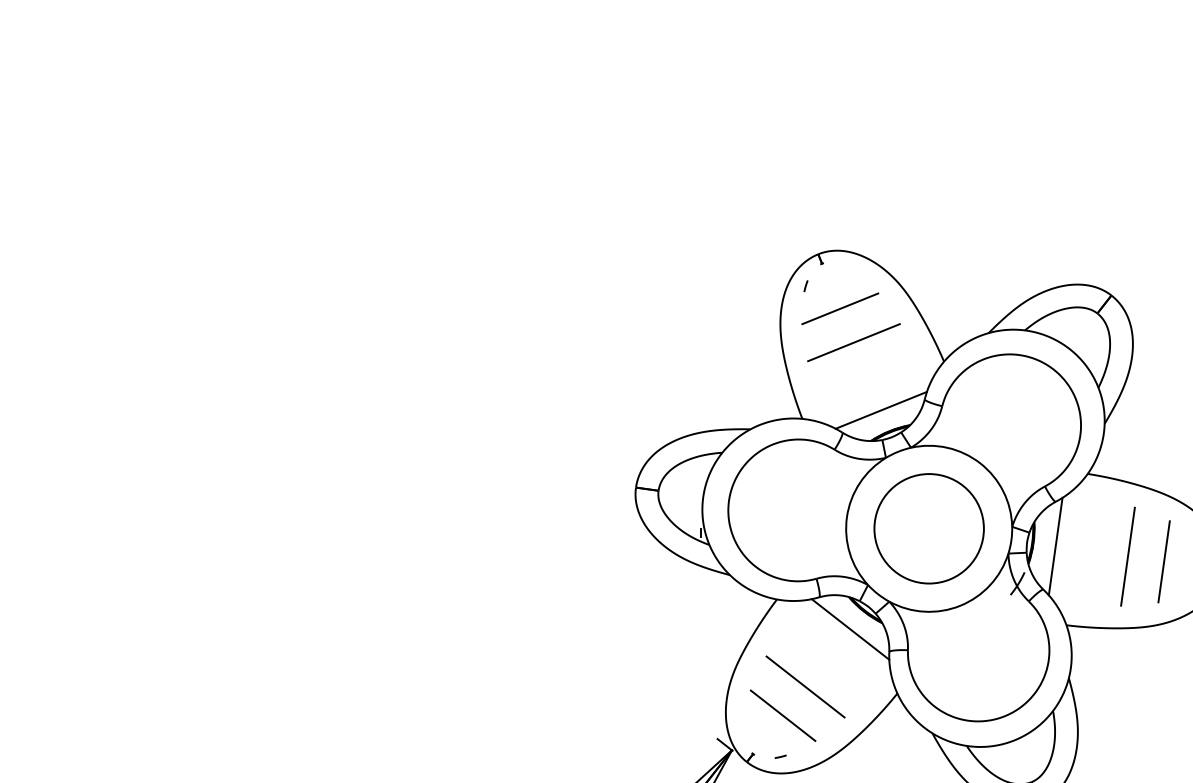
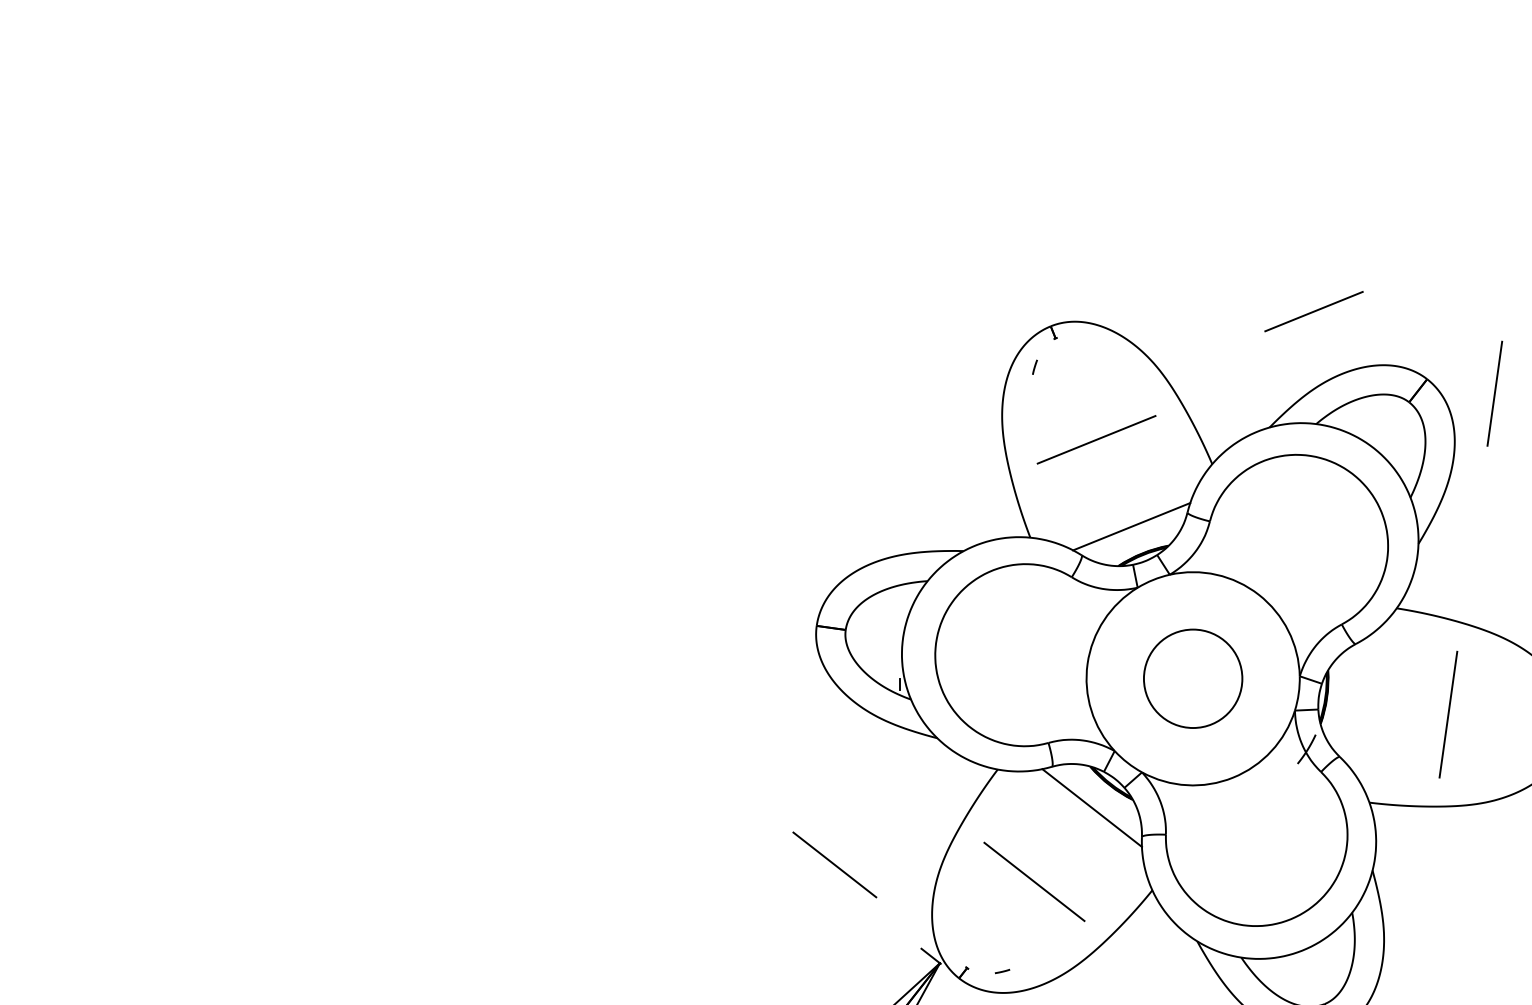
line: (840, 308) -> (1314, 311), moved
circle: (928, 528) -> (1192, 678), size x0.7
line: (1055, 546) -> (1355, 701), removed
line: (1163, 561) -> (1494, 393), moved
line: (782, 715) -> (834, 864), moved

